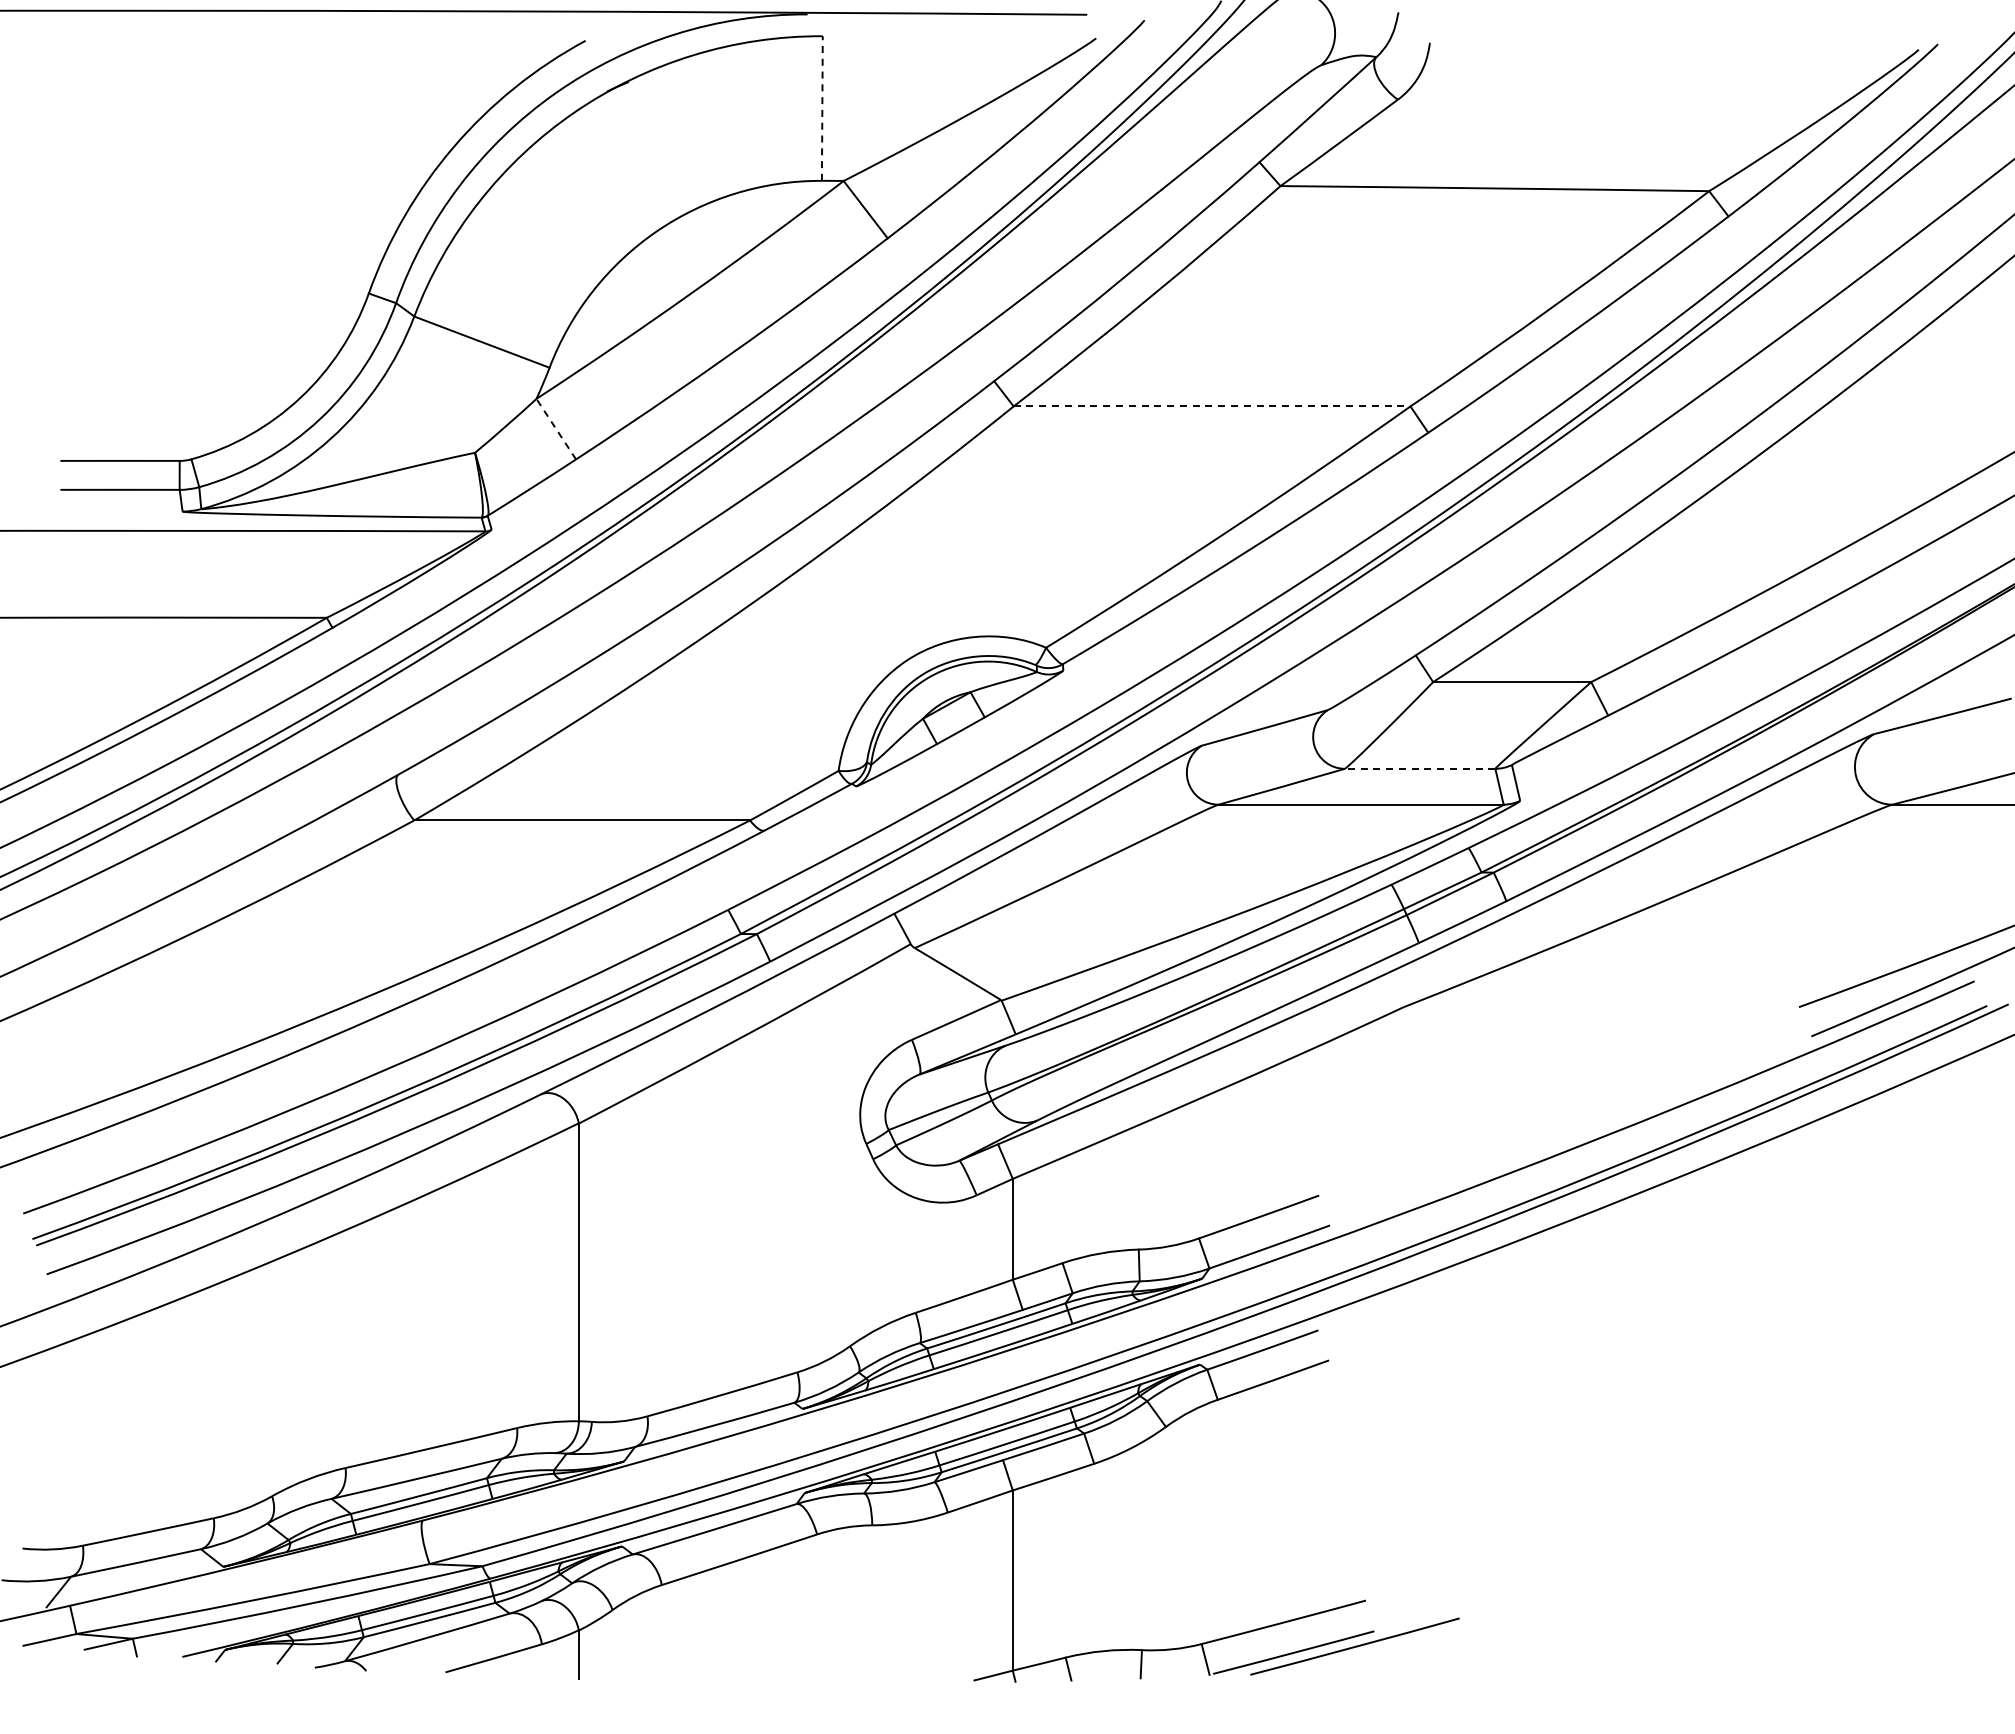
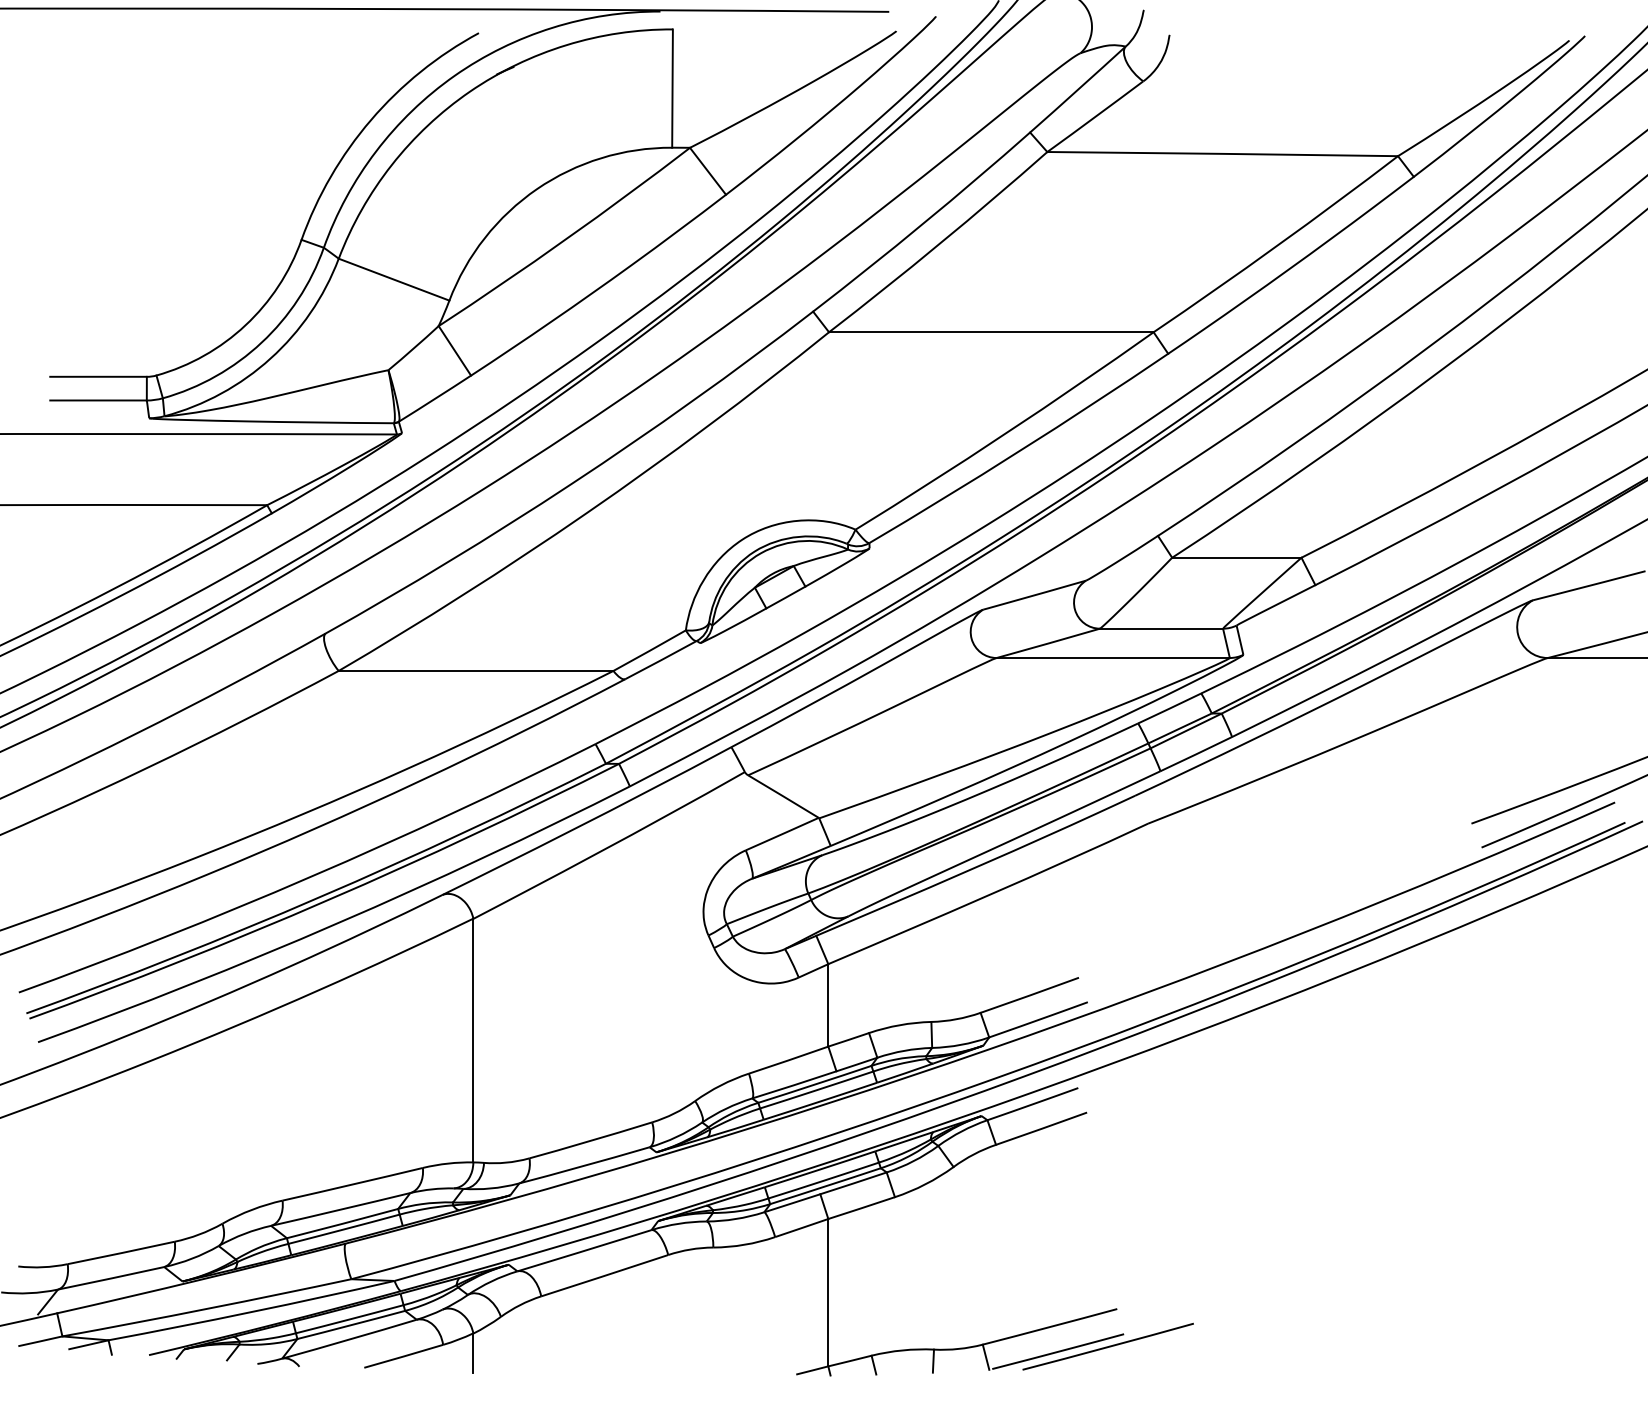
line: (822, 108) -> (672, 88), dashed -> solid
line: (1212, 406) -> (991, 332), dashed -> solid
line: (555, 428) -> (454, 350), dashed -> solid
line: (1419, 768) -> (1161, 628), dashed -> solid

